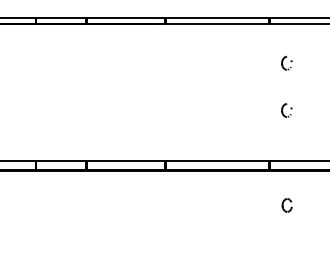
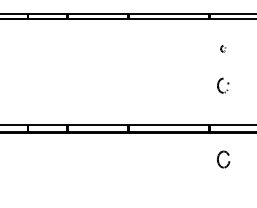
part: (286, 62) -> (223, 48), size x0.6
part: (286, 110) -> (223, 85), size x1.4
part: (286, 205) -> (223, 159), size x1.6

